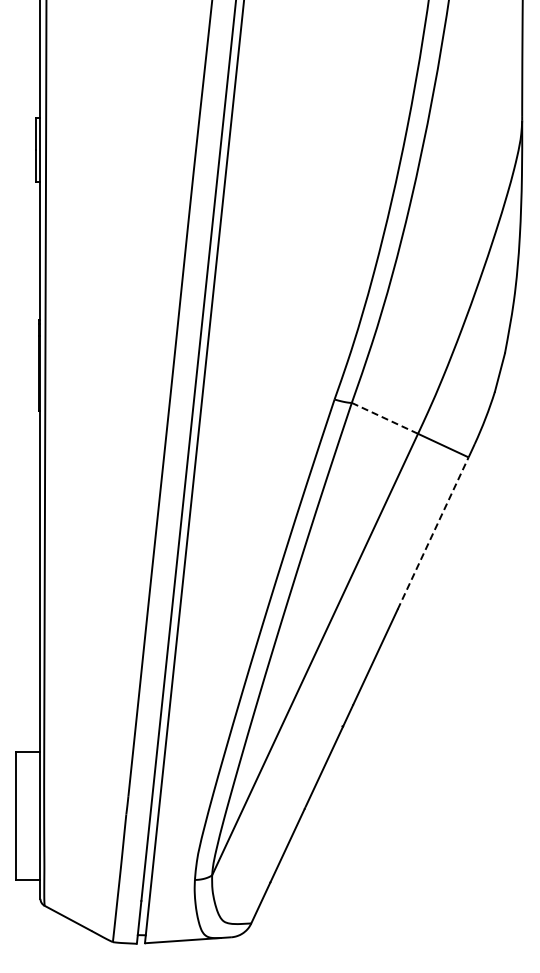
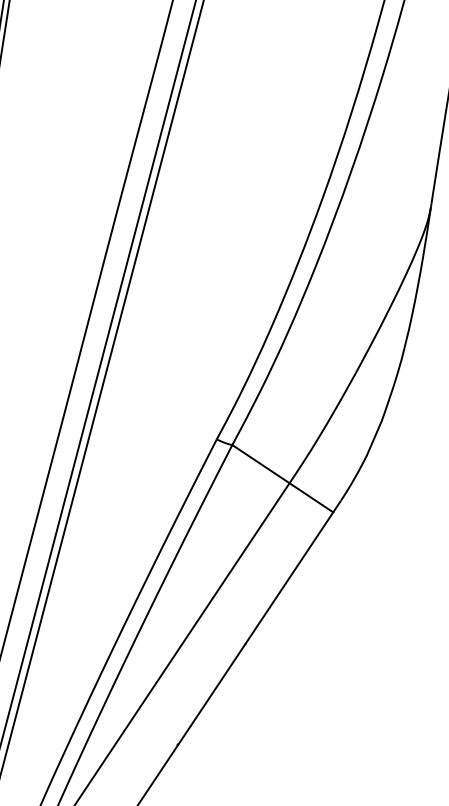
line: (384, 418) -> (260, 464), dashed -> solid
line: (433, 533) -> (289, 578), dashed -> solid

